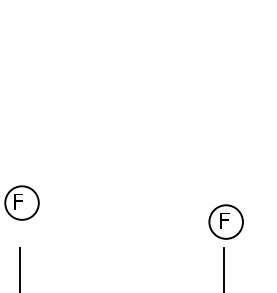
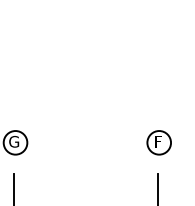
text: (20, 201) -> (14, 141), F -> G
part: (225, 221) -> (158, 142), moved

